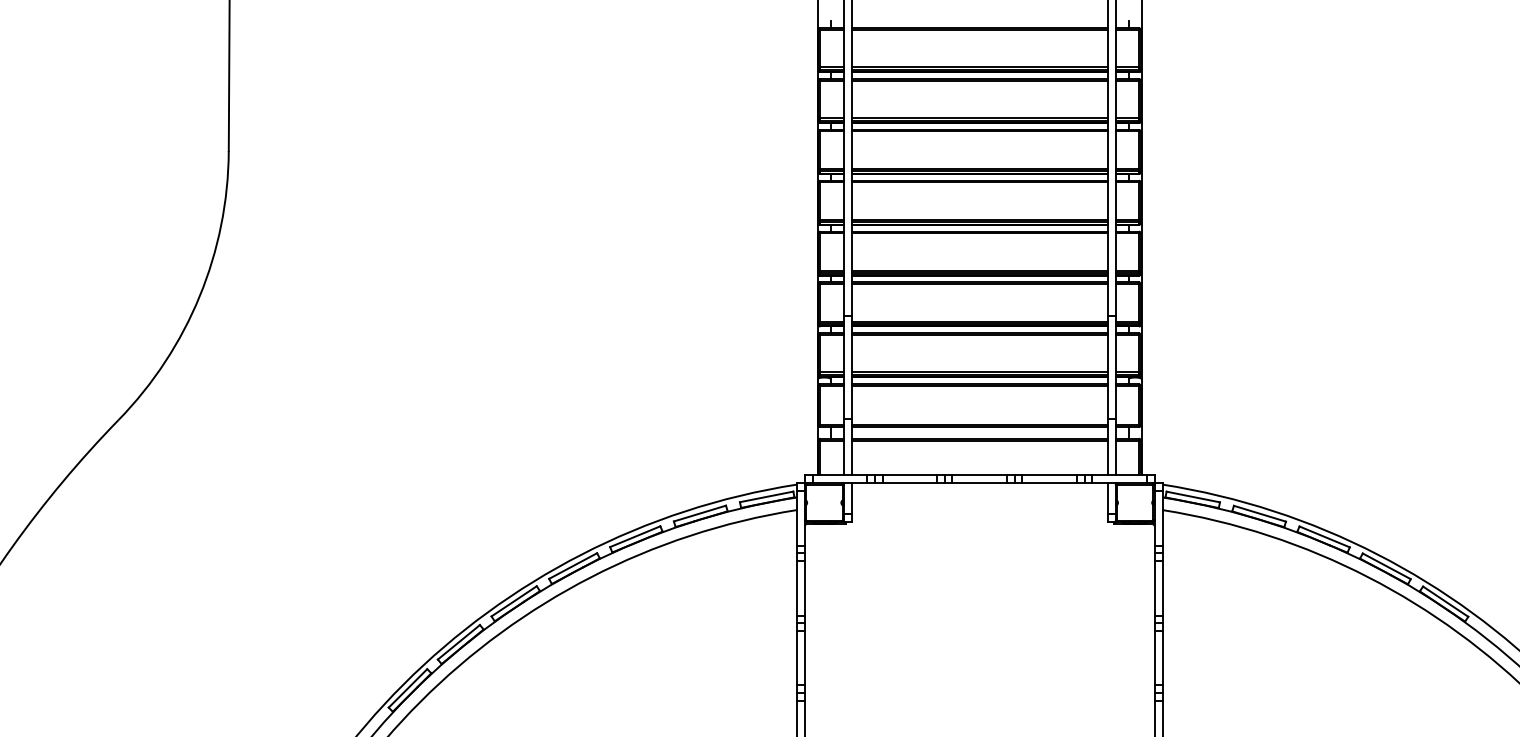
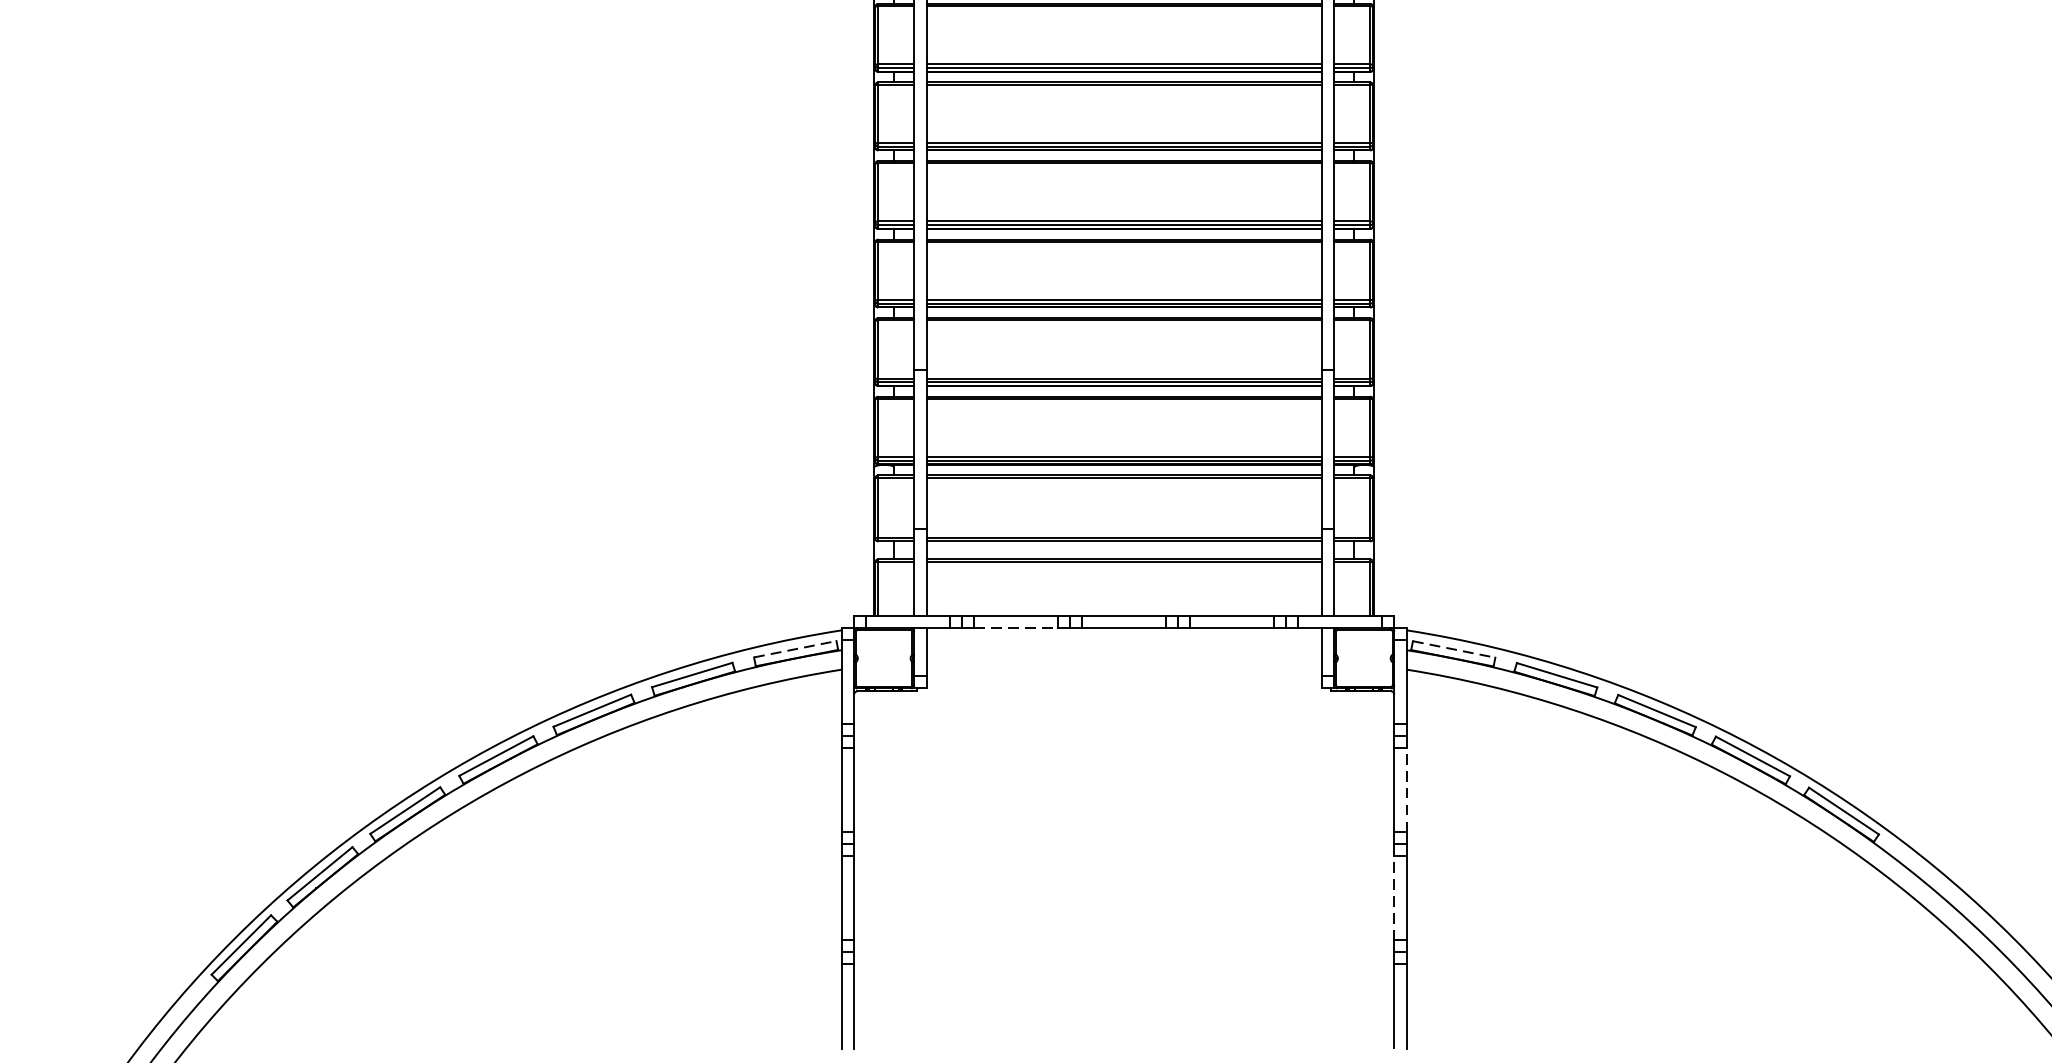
line: (910, 483) -> (1017, 628), solid -> dashed
line: (767, 496) -> (796, 648), solid -> dashed
line: (1193, 497) -> (1454, 650), solid -> dashed
line: (1162, 587) -> (1406, 789), solid -> dashed
line: (1154, 657) -> (1394, 897), solid -> dashed

